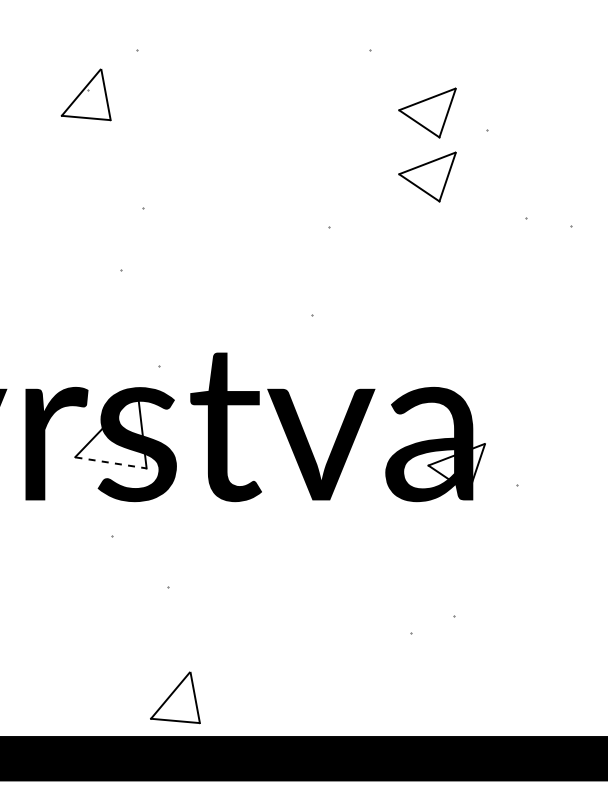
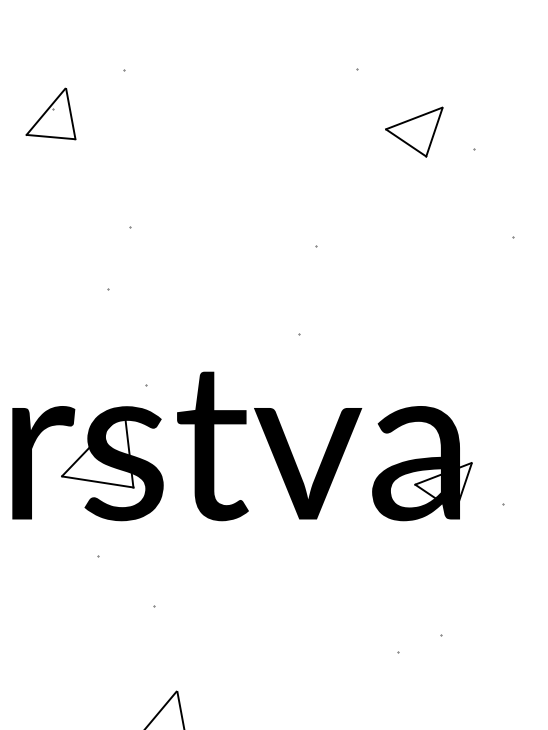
part: (85, 94) -> (50, 113), moved
part: (427, 176) -> (414, 195), removed
line: (111, 462) -> (98, 481), dashed -> solid

